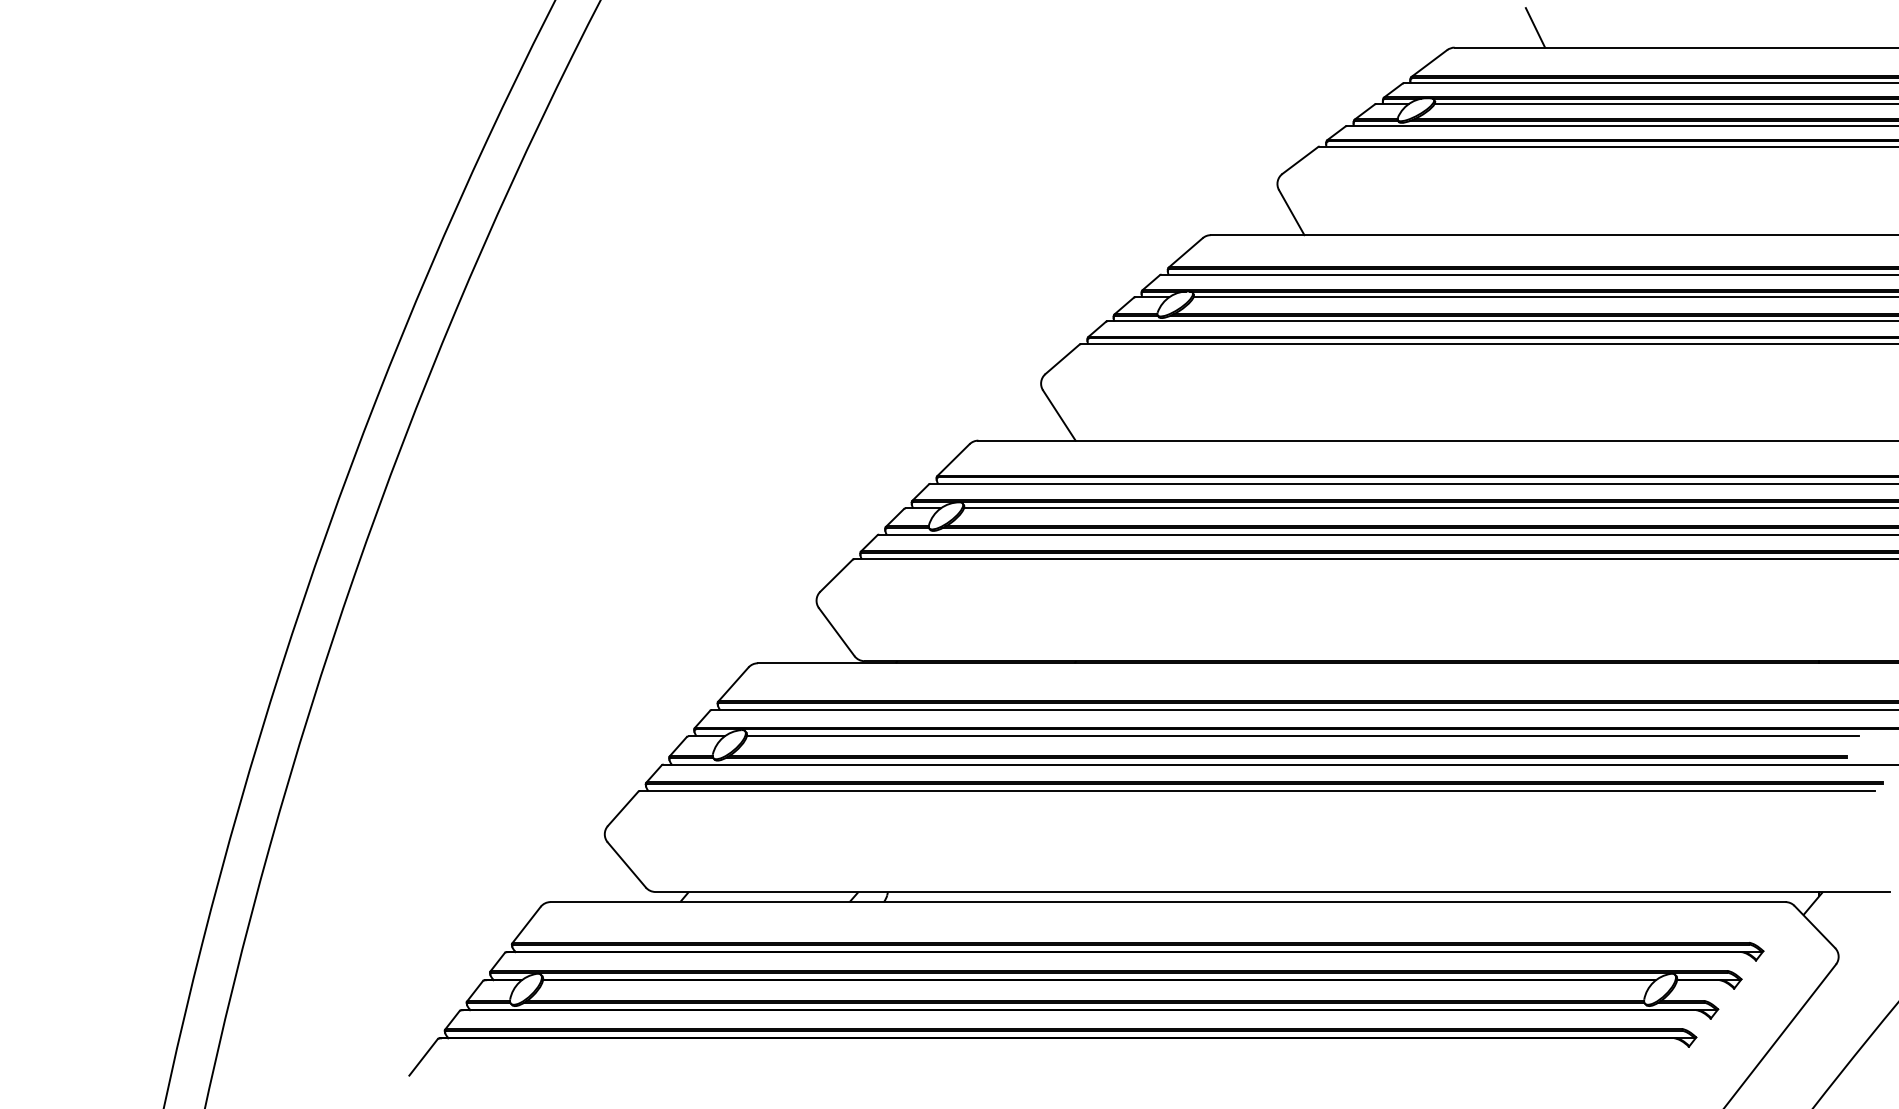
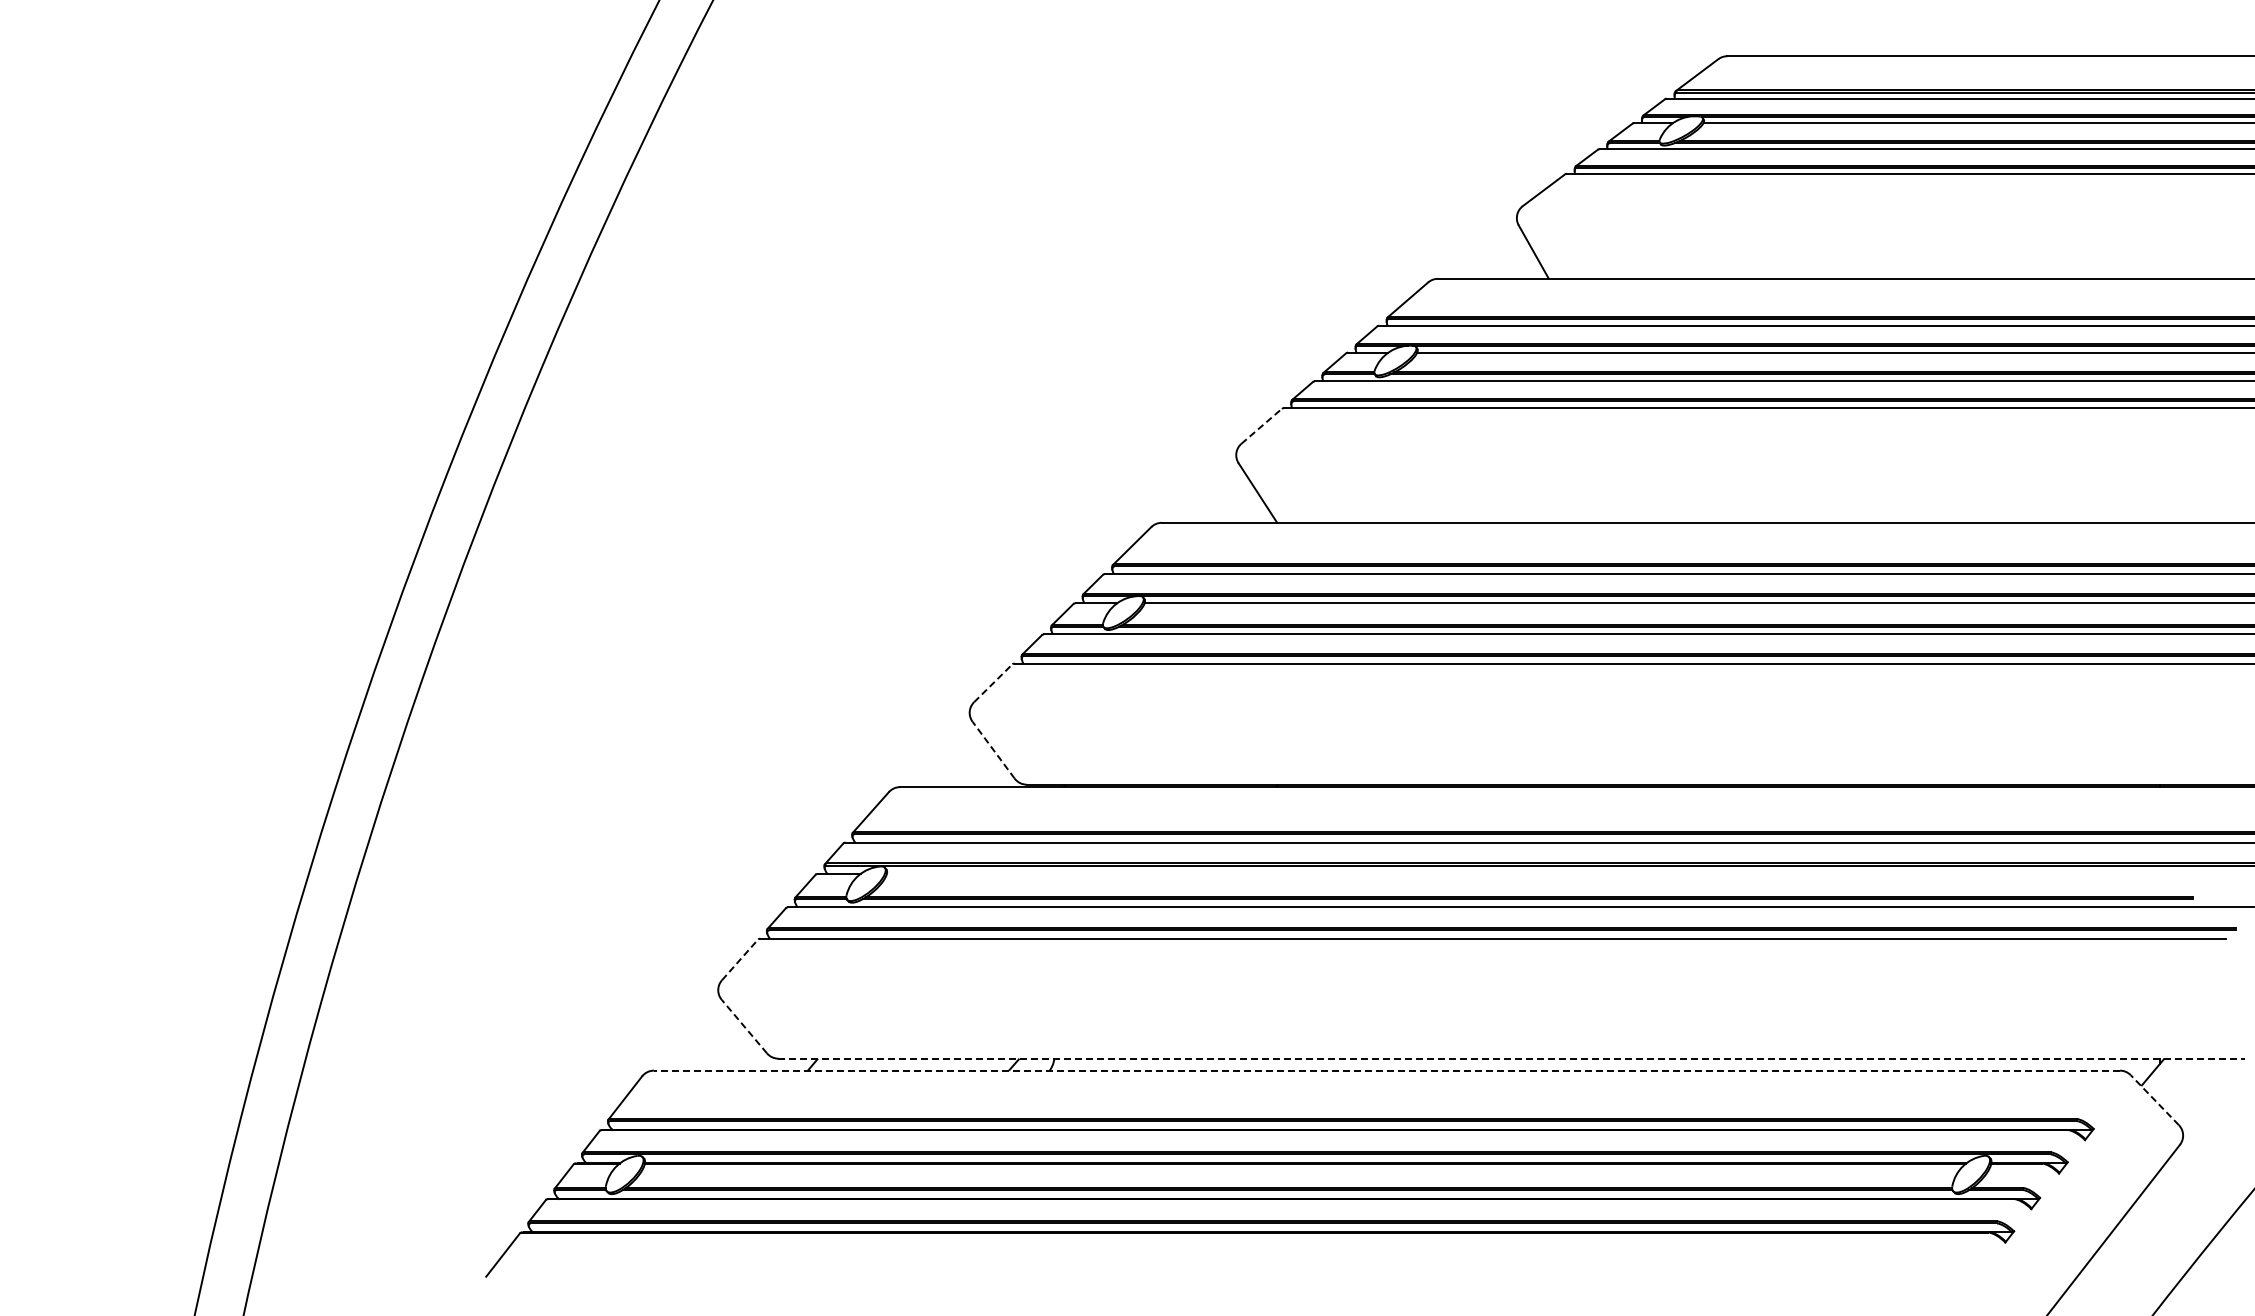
line: (1534, 27) -> (1822, 32), removed
line: (1062, 359) -> (1261, 426), solid -> dashed
line: (836, 575) -> (993, 683), solid -> dashed
line: (836, 631) -> (993, 749), solid -> dashed
line: (1302, 736) -> (1546, 873), removed
line: (623, 808) -> (740, 959), solid -> dashed
line: (626, 864) -> (744, 1026), solid -> dashed
line: (1273, 891) -> (1512, 1058), solid -> dashed
line: (1167, 901) -> (1386, 1070), solid -> dashed
line: (1814, 927) -> (2154, 1100), solid -> dashed

